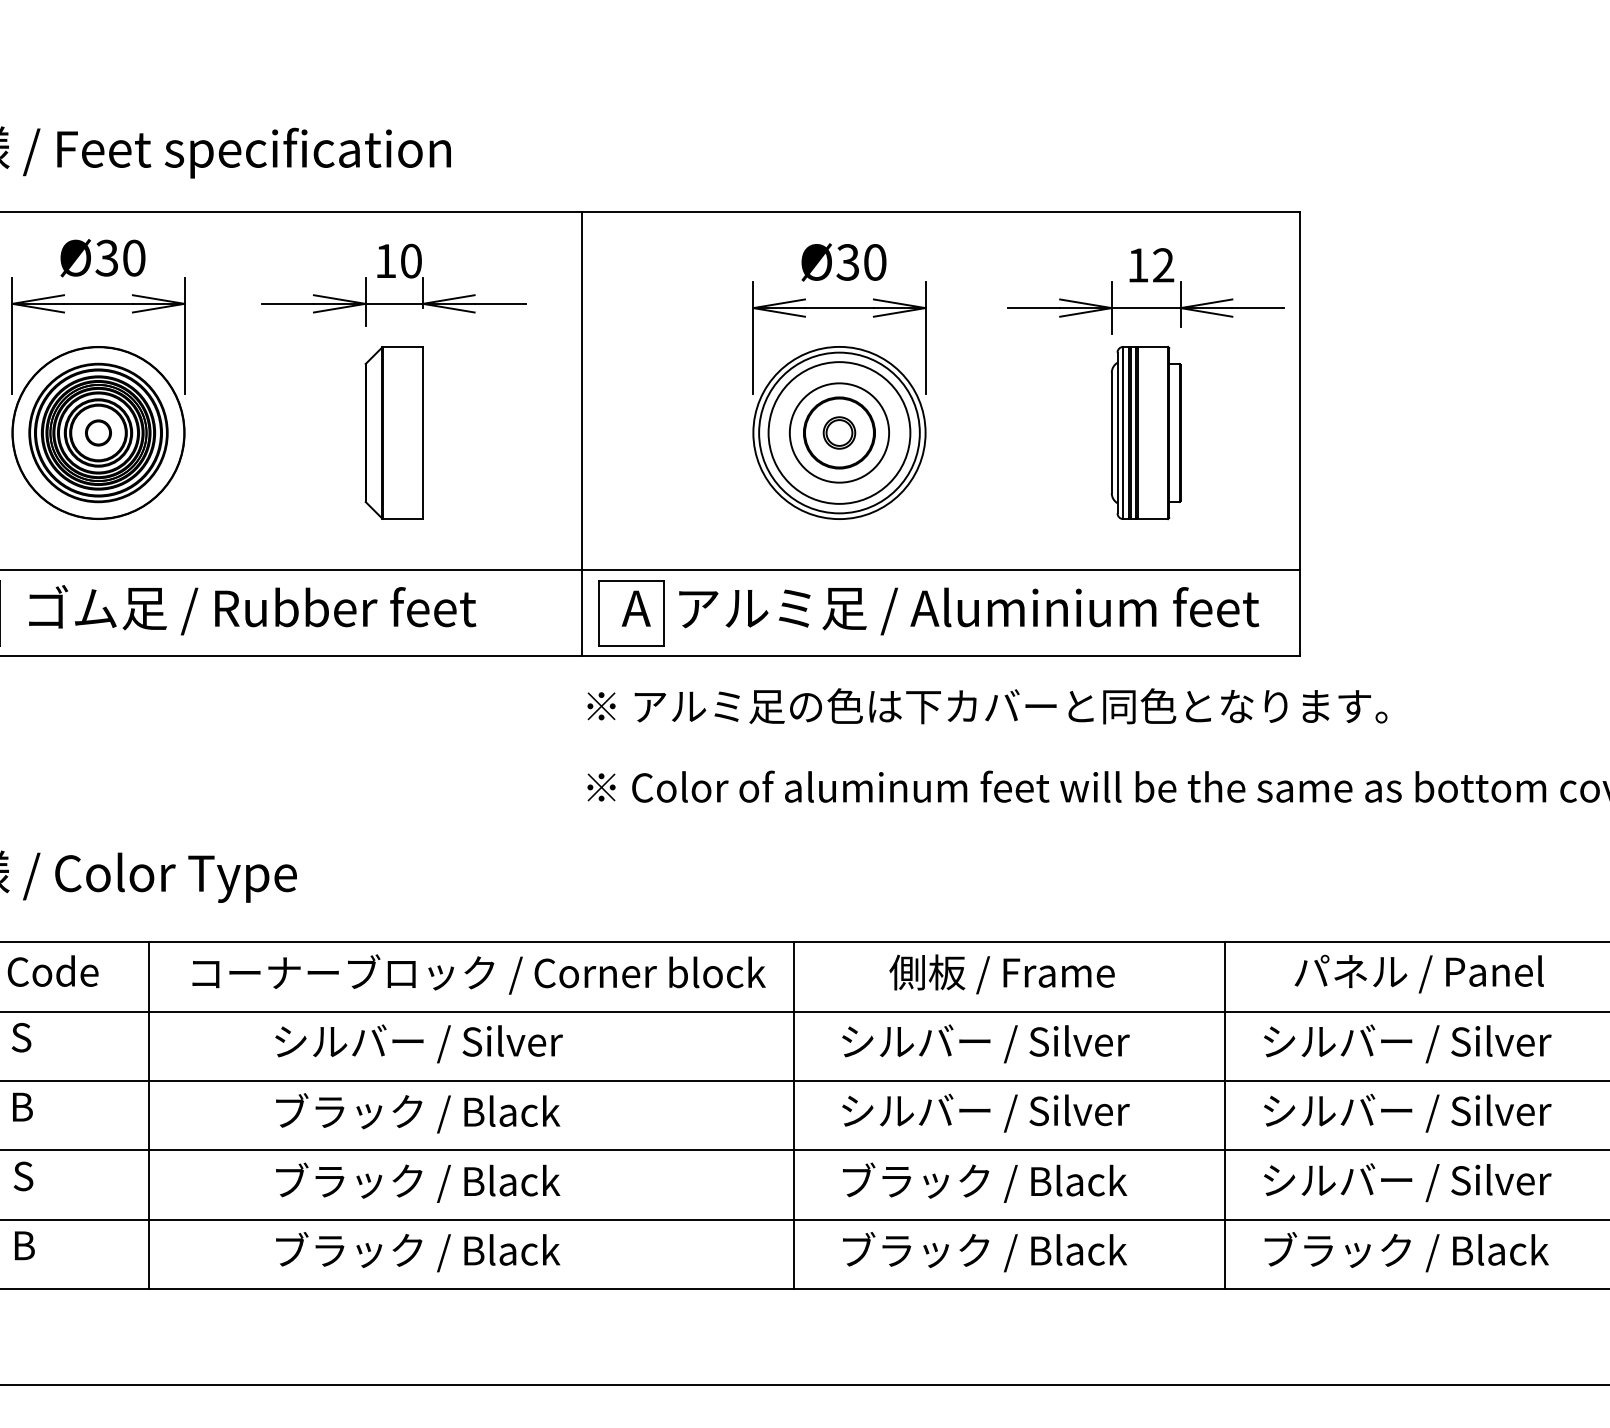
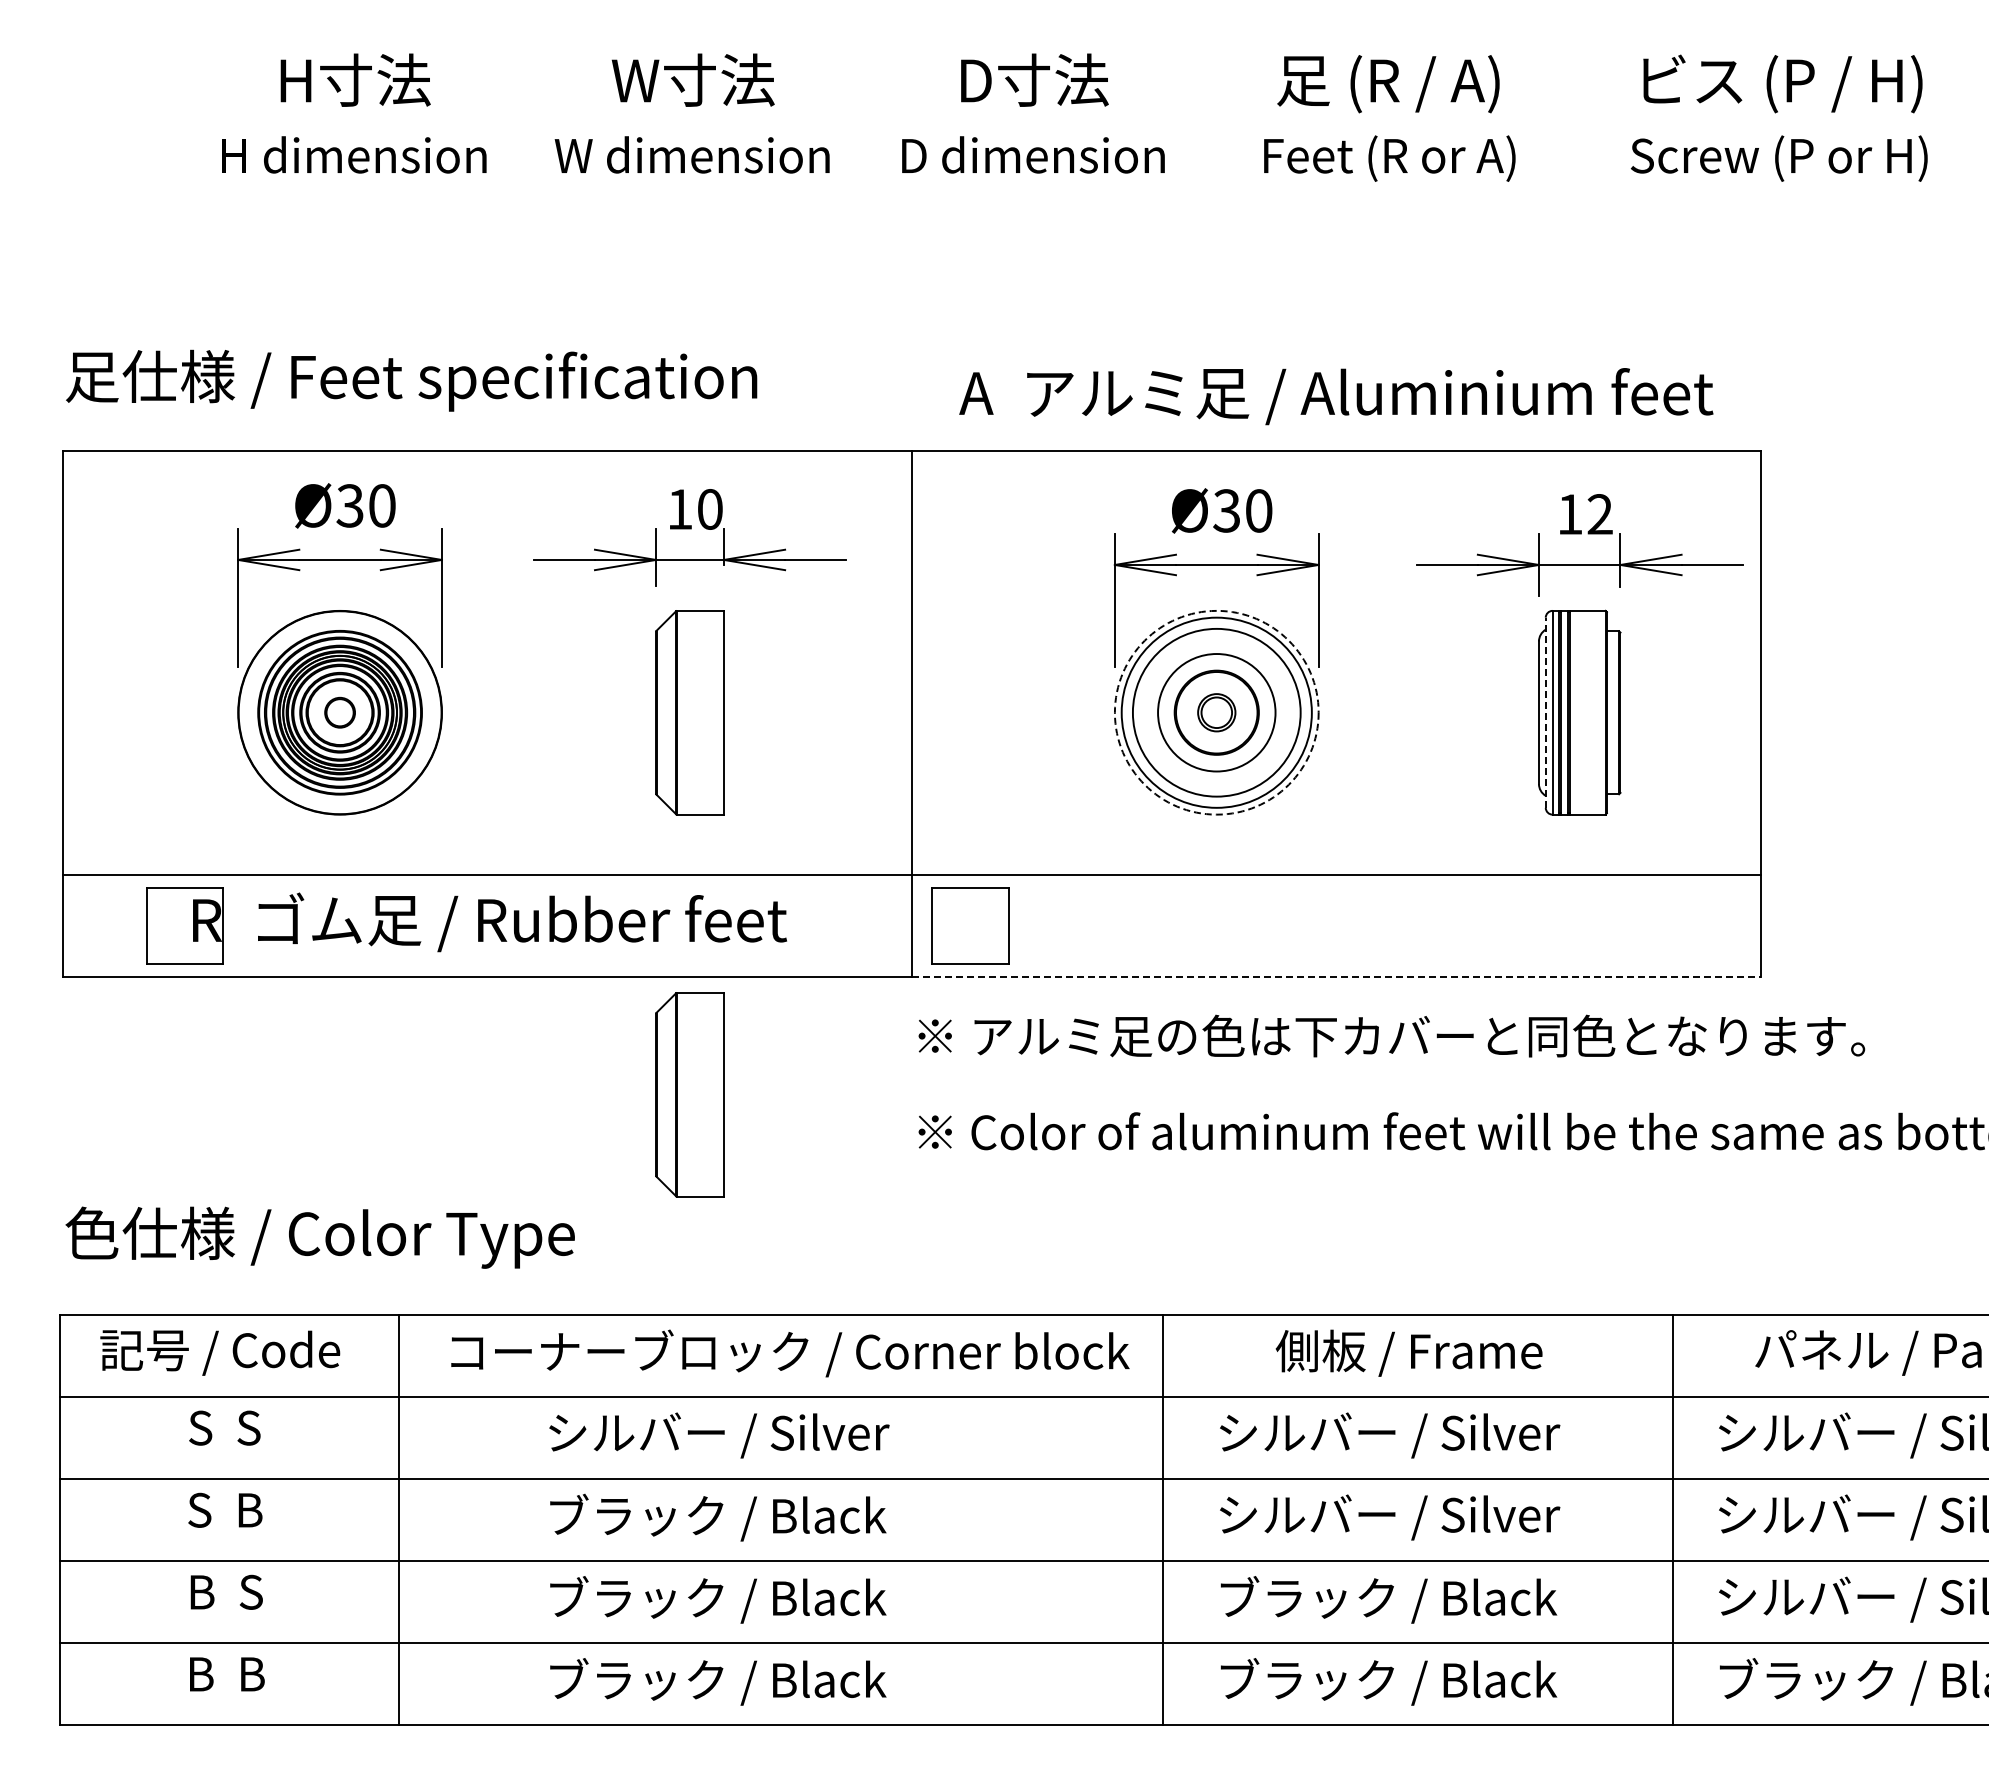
circle: (839, 432) -> (1216, 712), solid -> dashed
line: (1117, 432) -> (1545, 712), solid -> dashed
text: (940, 611) -> (1336, 396), moved
line: (941, 656) -> (1337, 977), solid -> dashed
part: (393, 755) -> (689, 1094), added

